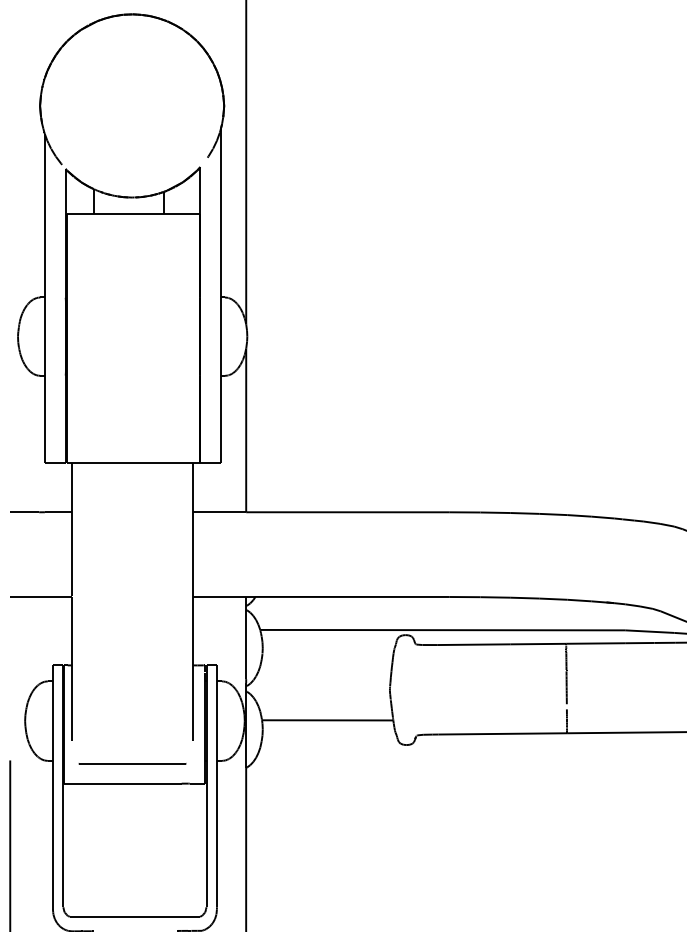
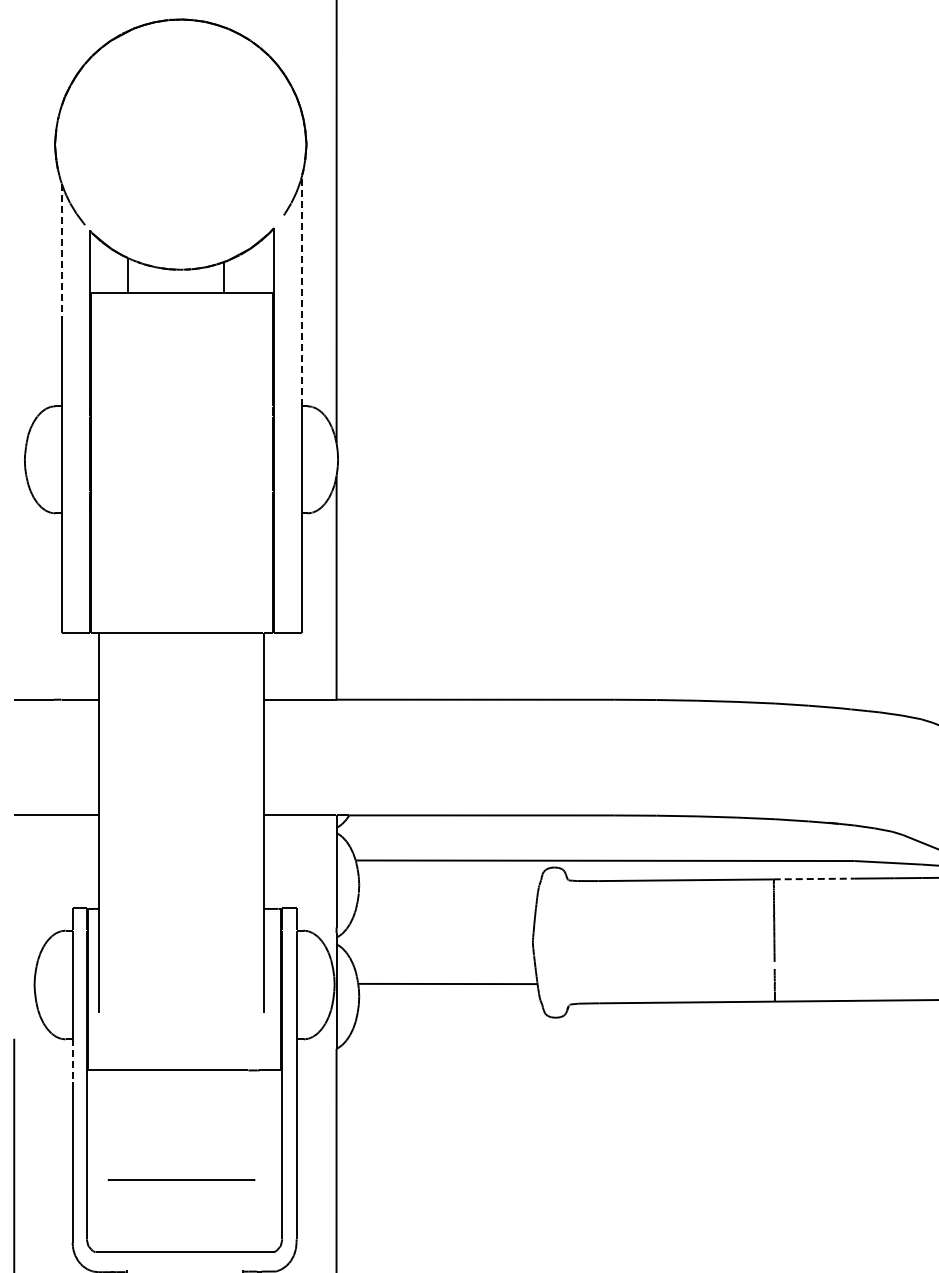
line: (44, 184) -> (61, 252), solid -> dashed
line: (221, 212) -> (302, 290), solid -> dashed
line: (596, 643) -> (814, 879), solid -> dashed
line: (132, 763) -> (181, 1179), moved
line: (52, 777) -> (72, 1061), solid -> dashed

